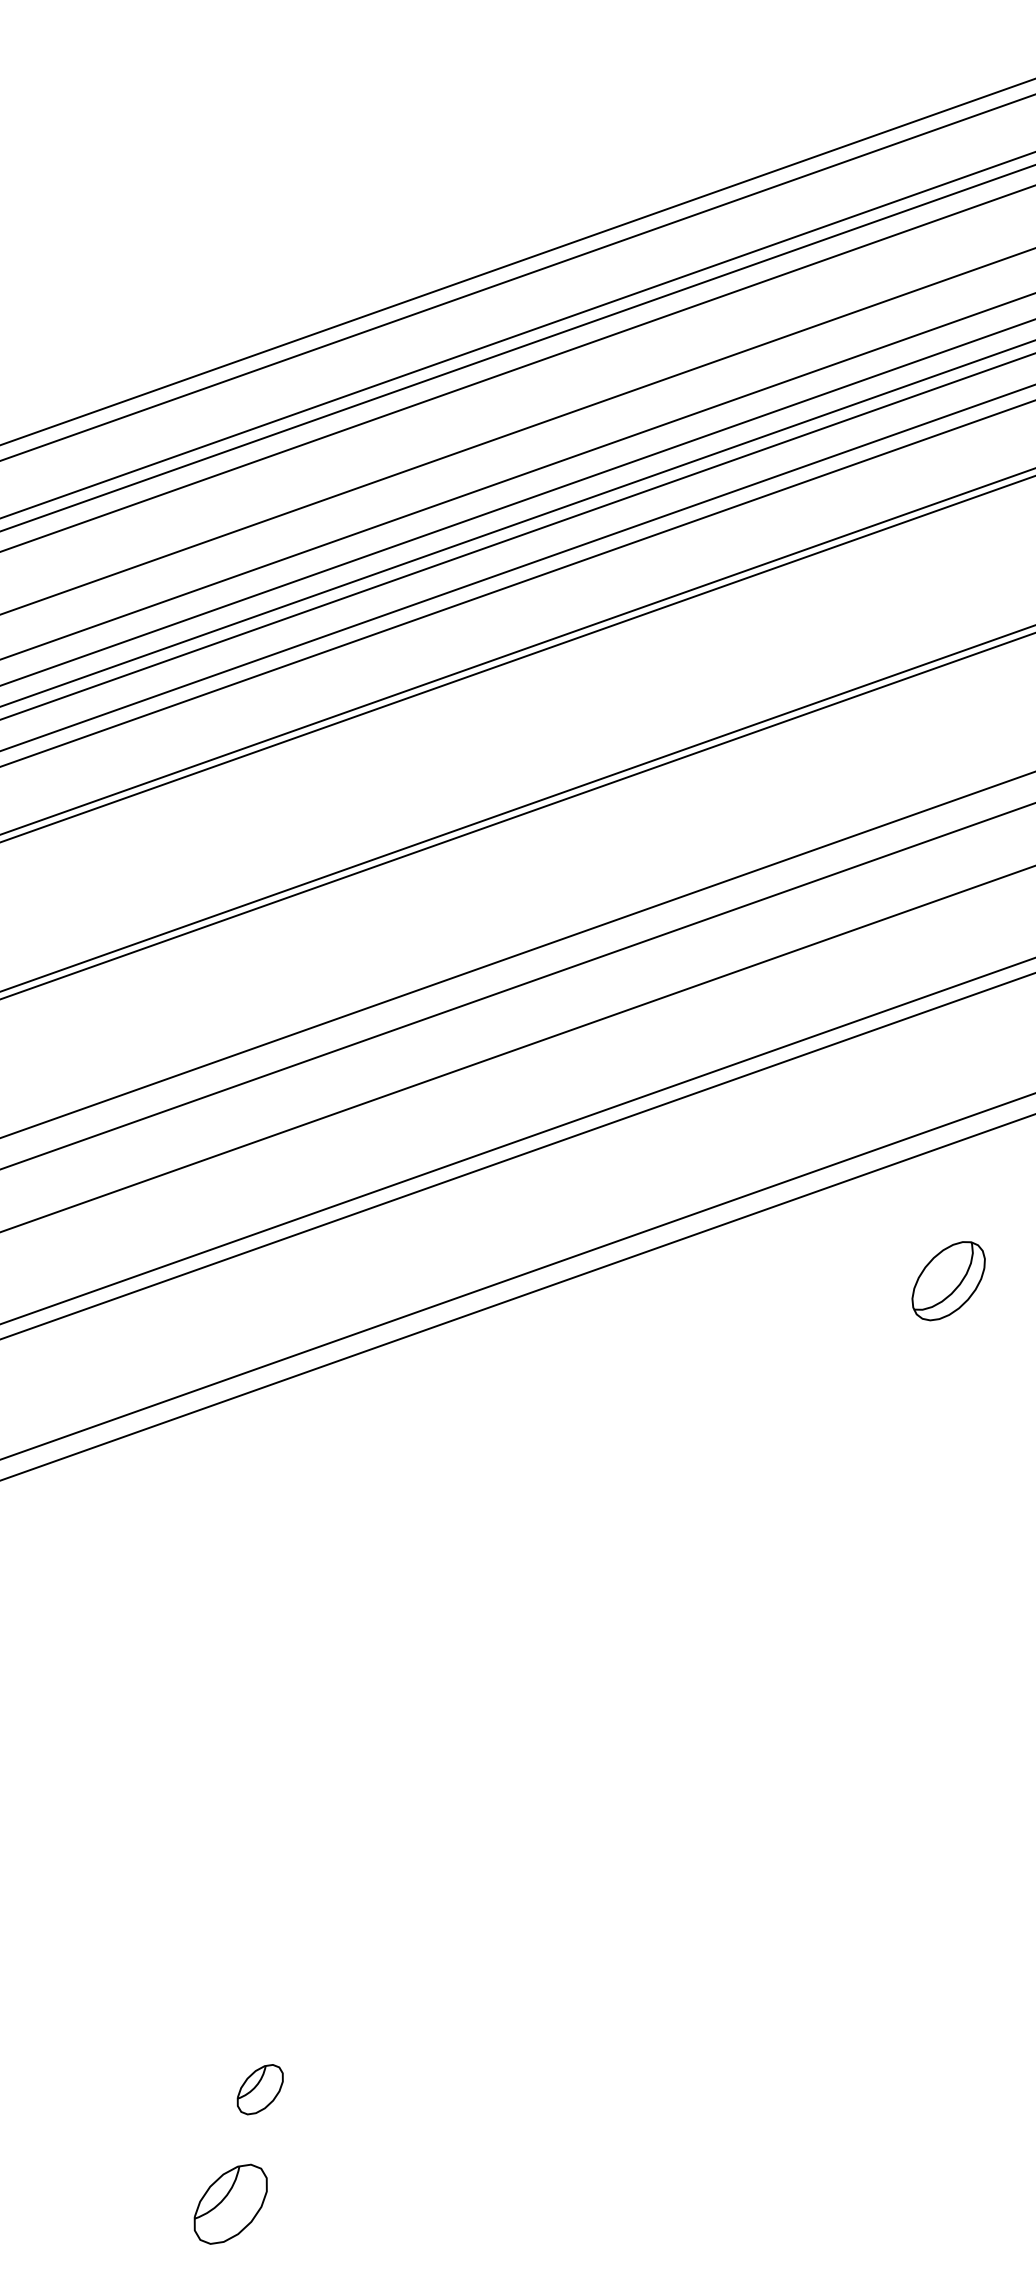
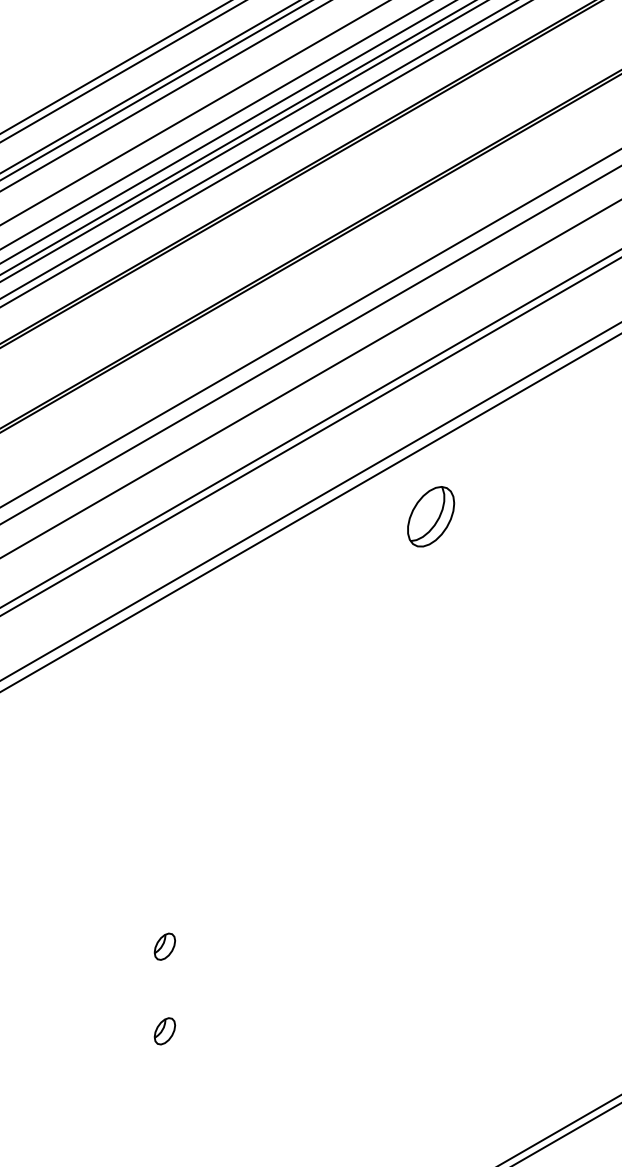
part: (949, 1280) -> (431, 516), size x1.43
part: (259, 2088) -> (164, 946), moved
part: (229, 2204) -> (164, 1031), size x0.62

